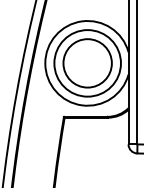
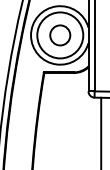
circle: (87, 63) -> (60, 35), size x0.6

